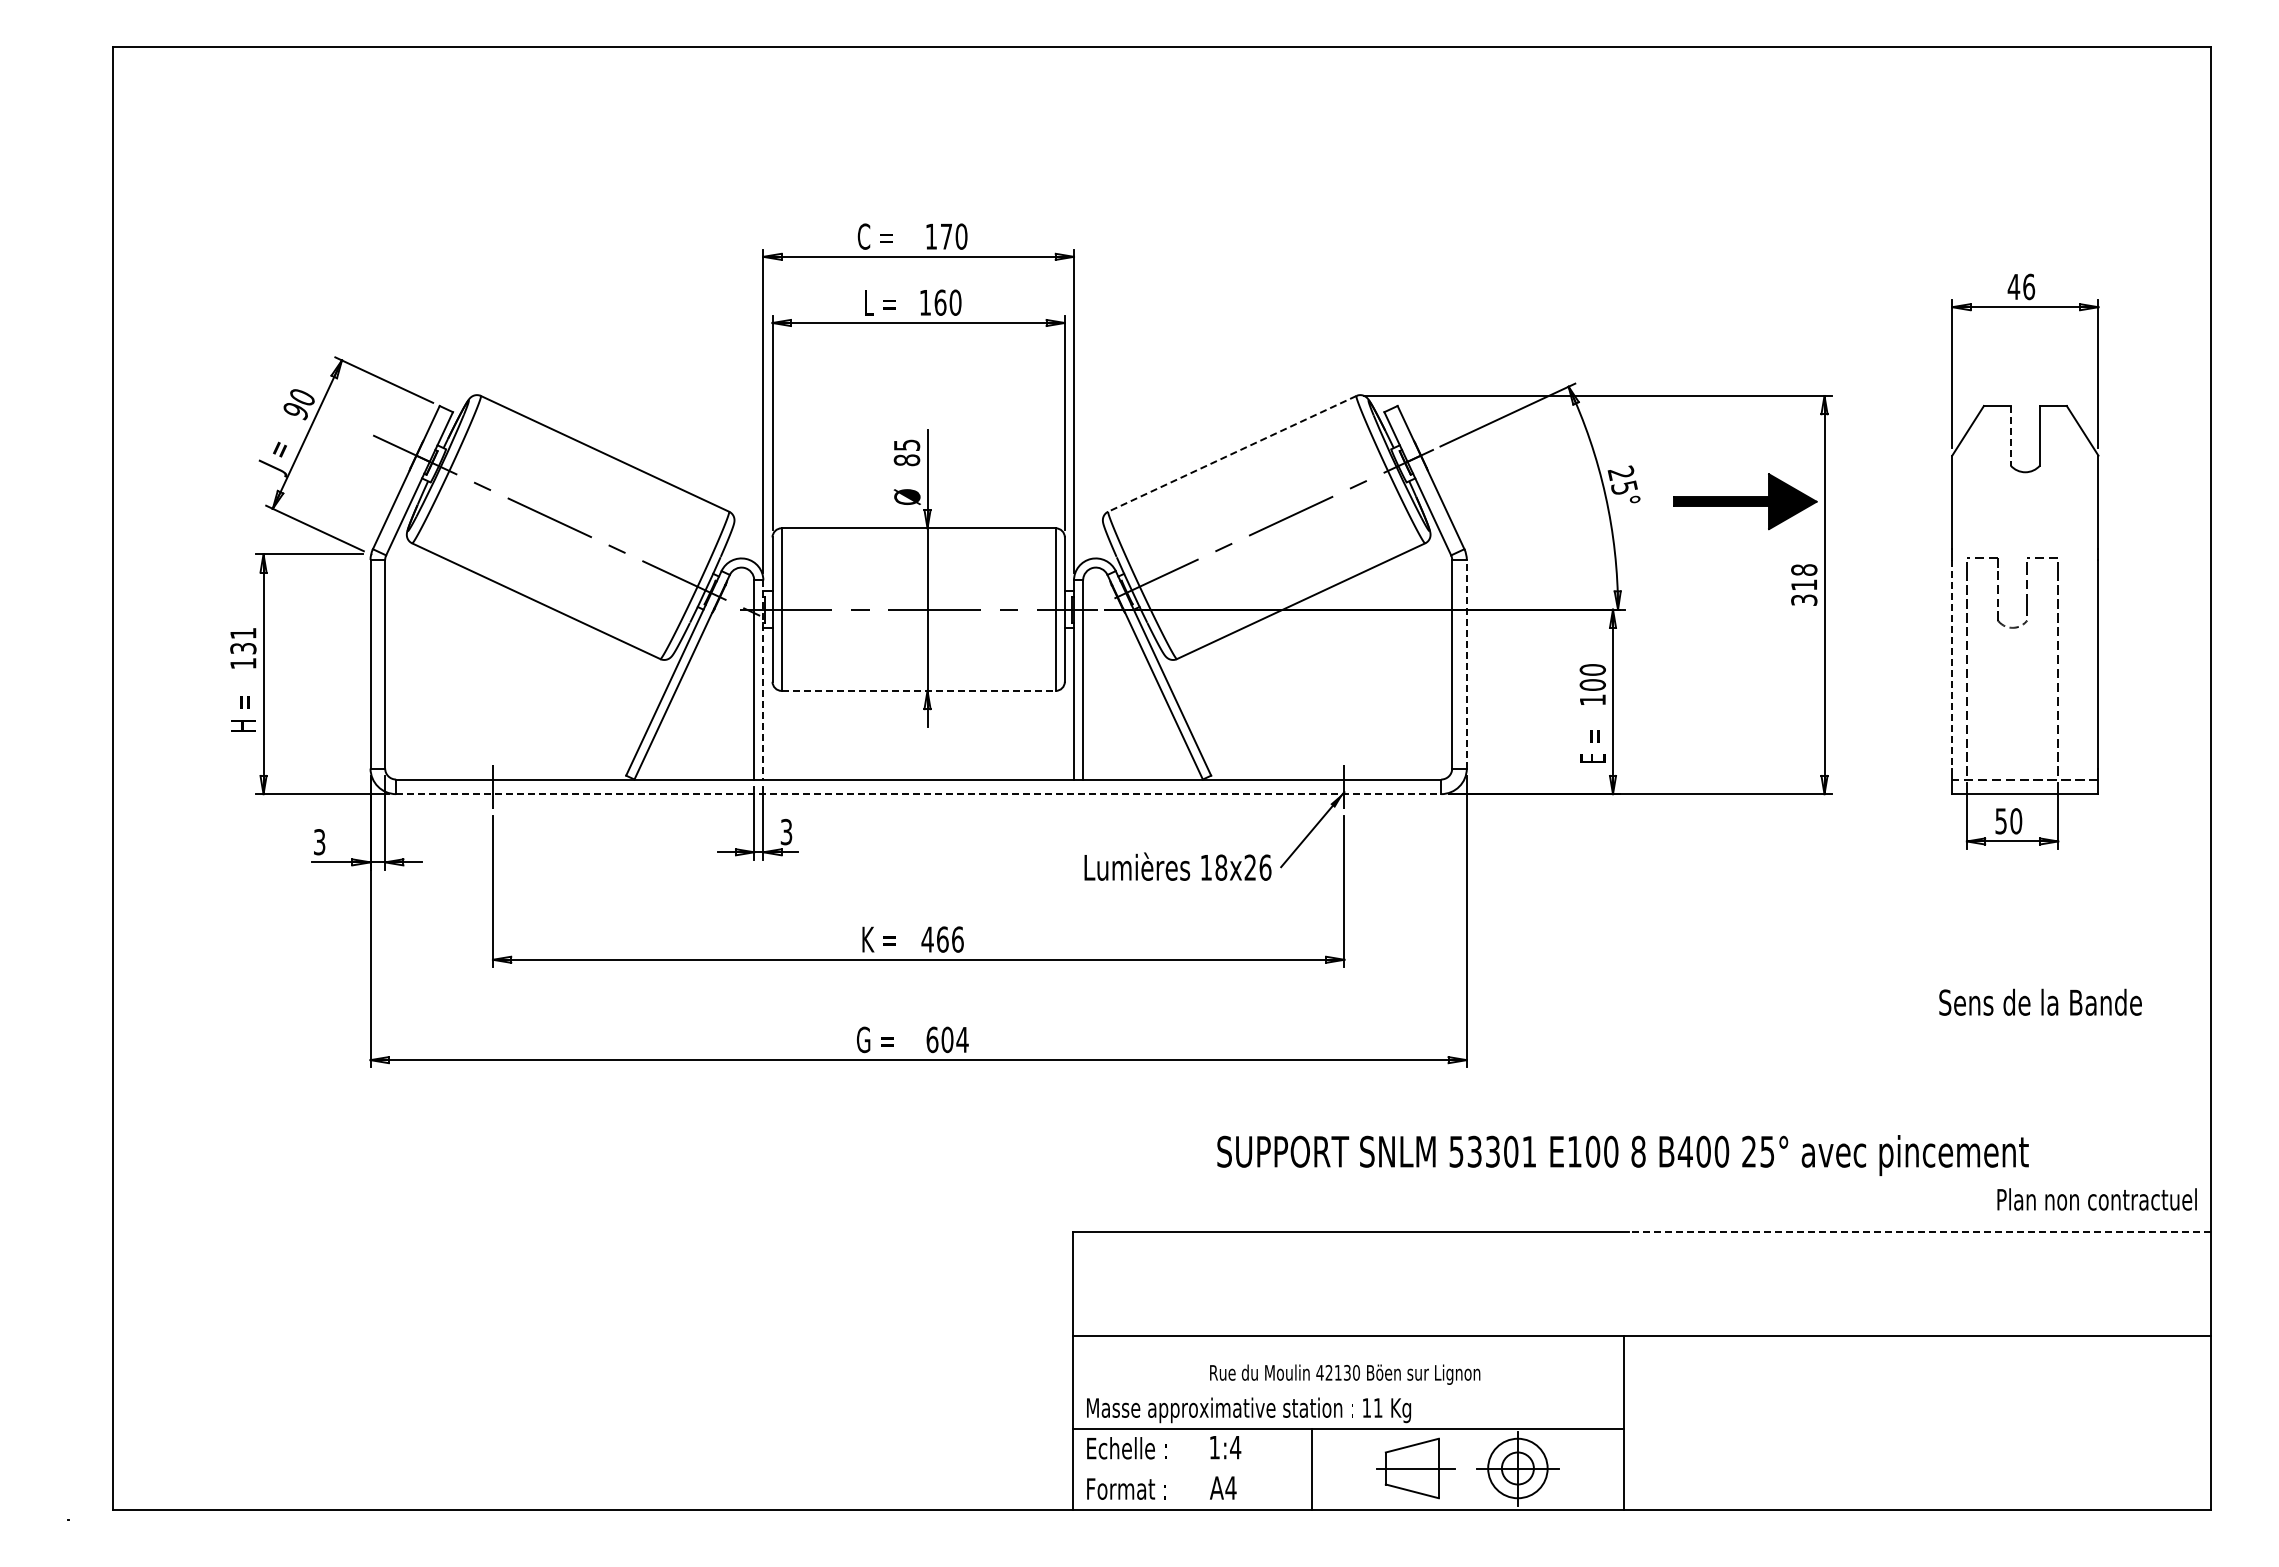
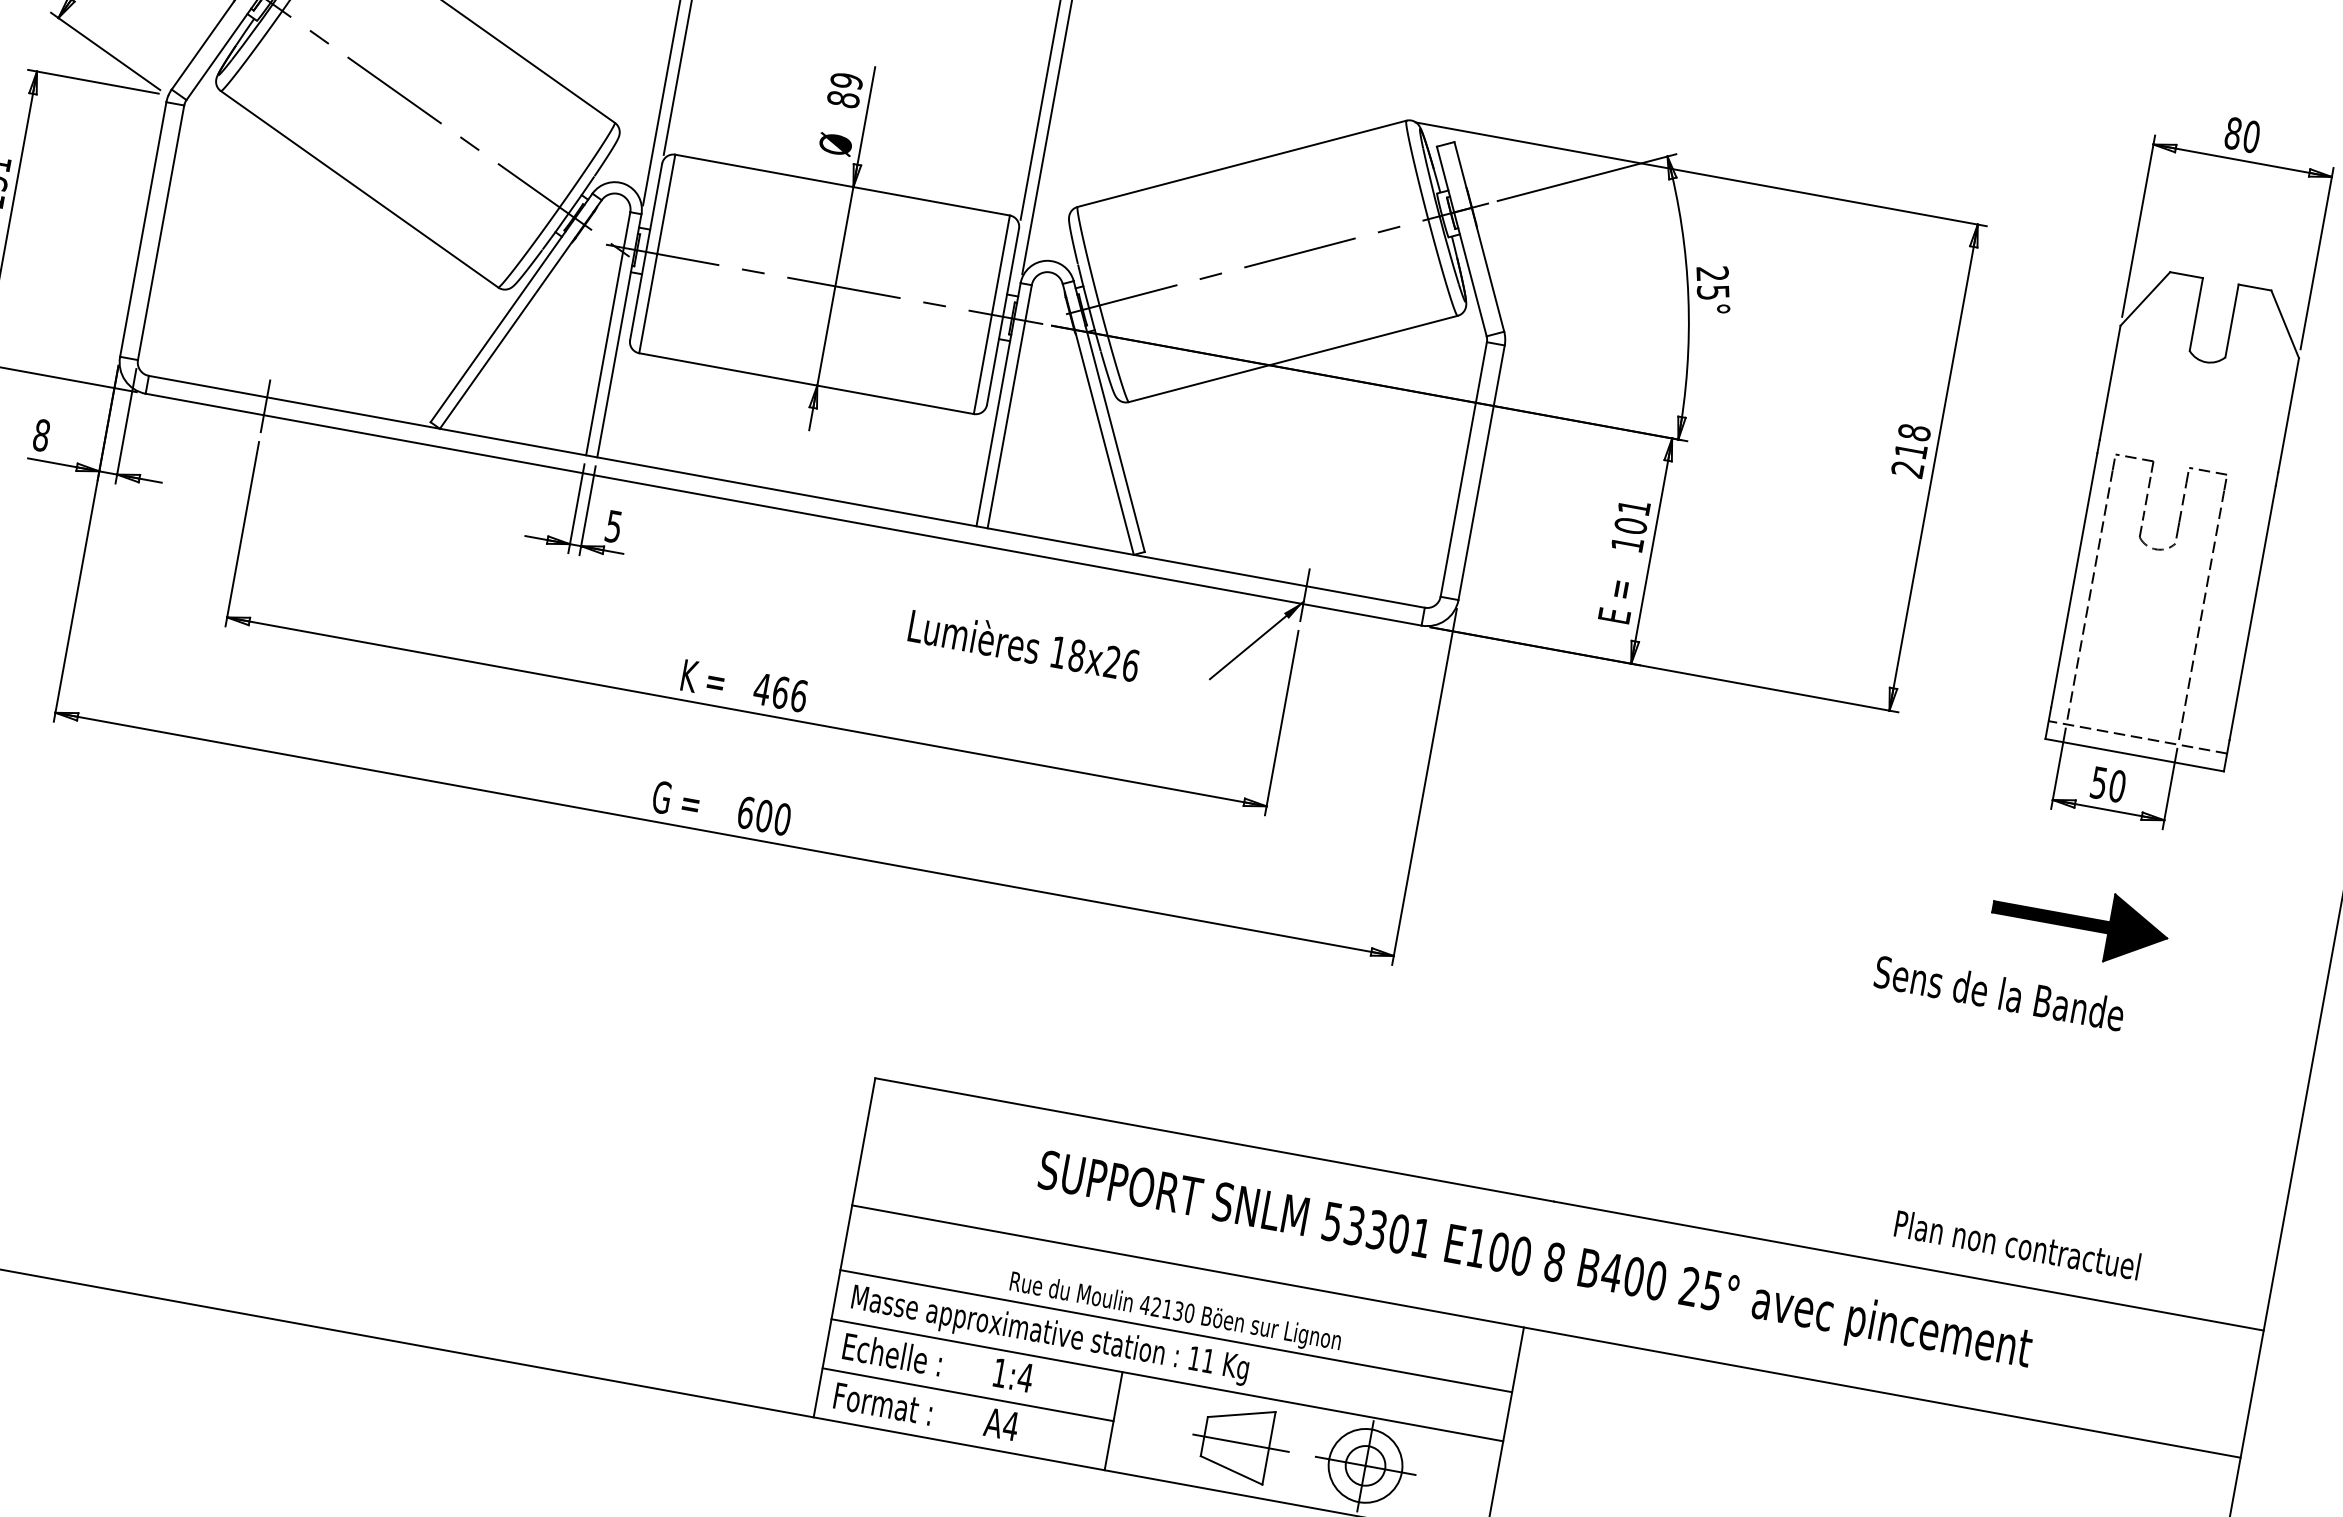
text: (2021, 286) -> (2242, 134), 46 -> 80
line: (2010, 435) -> (2196, 314), dashed -> solid
text: (906, 445) -> (846, 81), 85 -> 89
line: (1232, 453) -> (1242, 163), dashed -> solid
part: (1745, 501) -> (2080, 922), moved
text: (1804, 599) -> (1908, 468), 318 -> 218
line: (1466, 663) -> (1481, 471), dashed -> solid
line: (1952, 664) -> (2074, 580), dashed -> solid
text: (1592, 669) -> (1633, 506), 100 -> 101
line: (763, 679) -> (619, 335), dashed -> solid
line: (919, 690) -> (807, 383), dashed -> solid
line: (918, 794) -> (783, 510), dashed -> solid
text: (786, 831) -> (613, 525), 3 -> 5
text: (319, 842) -> (41, 435), 3 -> 8
text: (1177, 866) -> (1023, 644), moved
text: (2040, 1001) -> (1999, 992), moved
text: (962, 1039) -> (782, 818), 604 -> 600
text: (1622, 1155) -> (1534, 1263), moved
text: (2096, 1199) -> (2016, 1244), moved
line: (1919, 1231) -> (1908, 1265), dashed -> solid
line: (1348, 1388) -> (1176, 1330), added
line: (1192, 1469) -> (968, 1394), added

